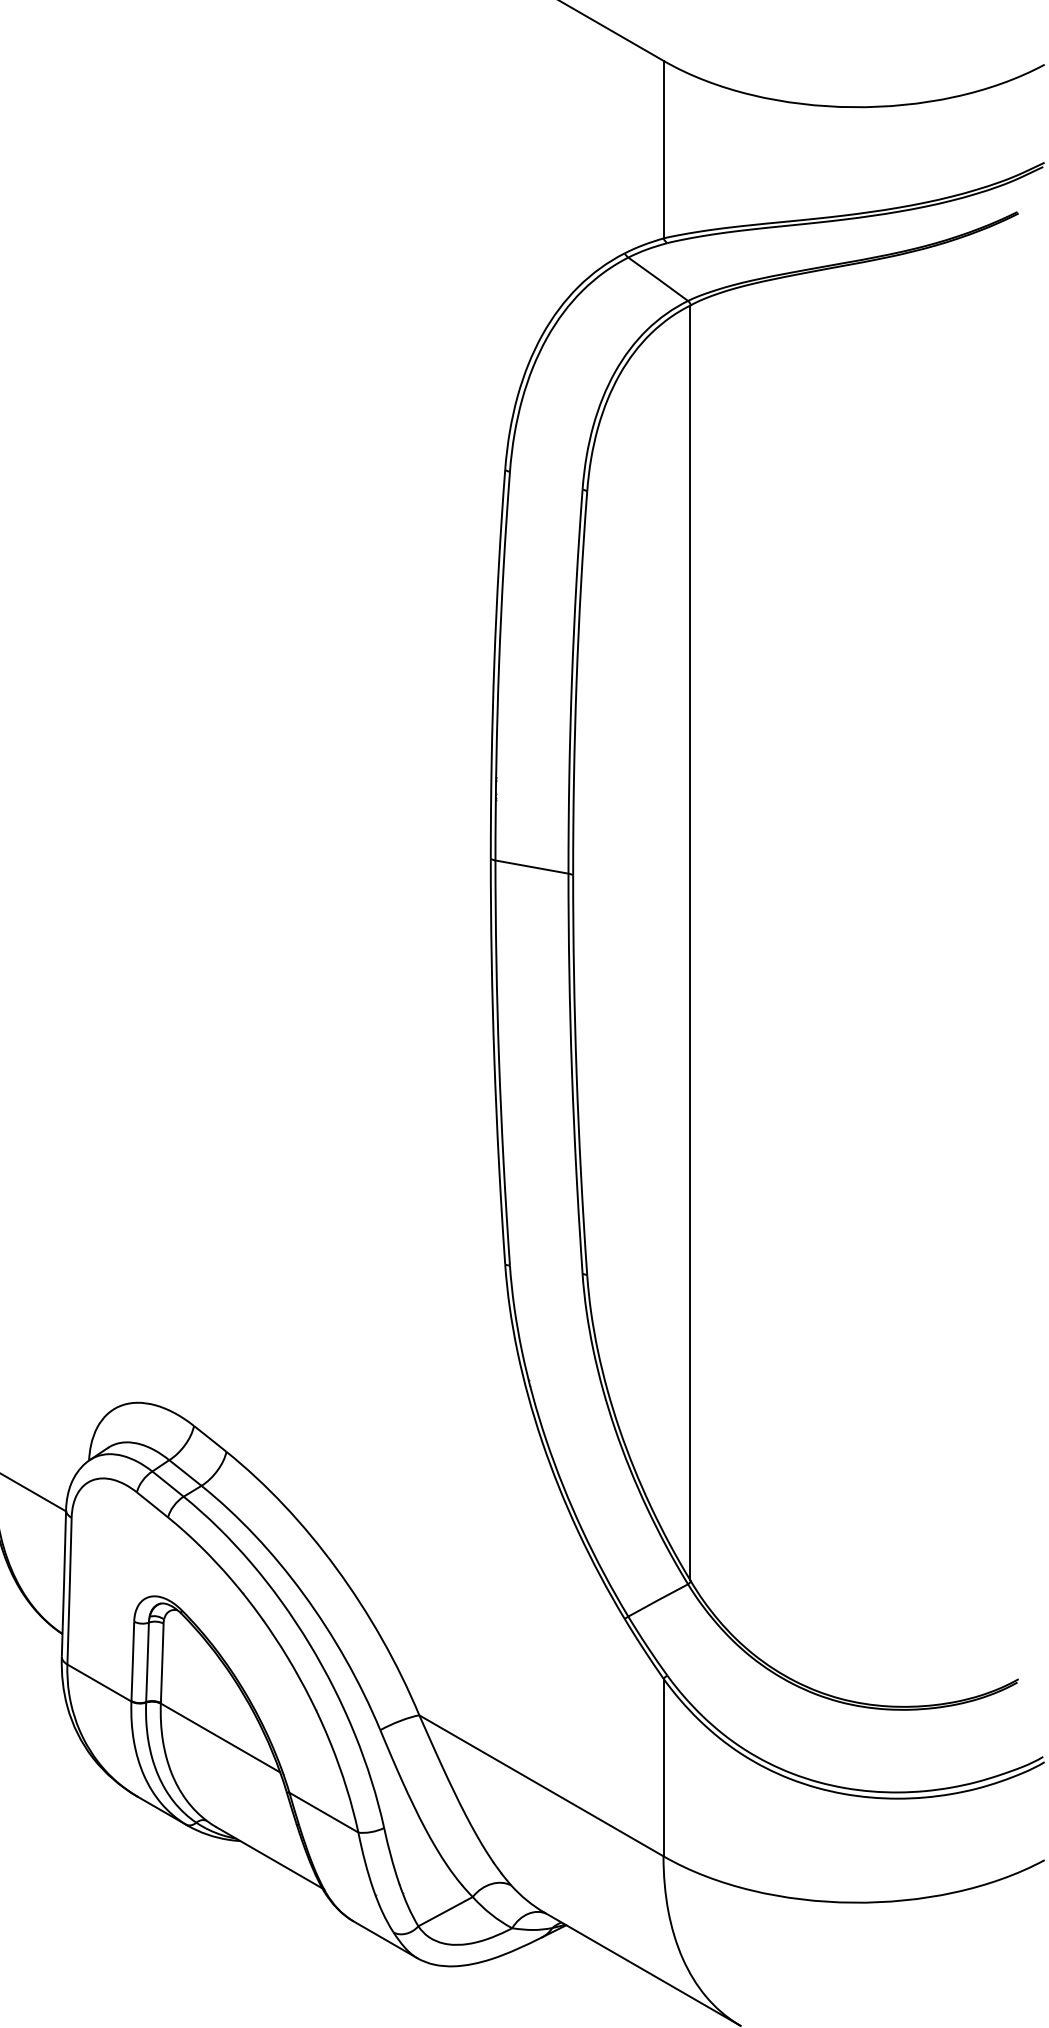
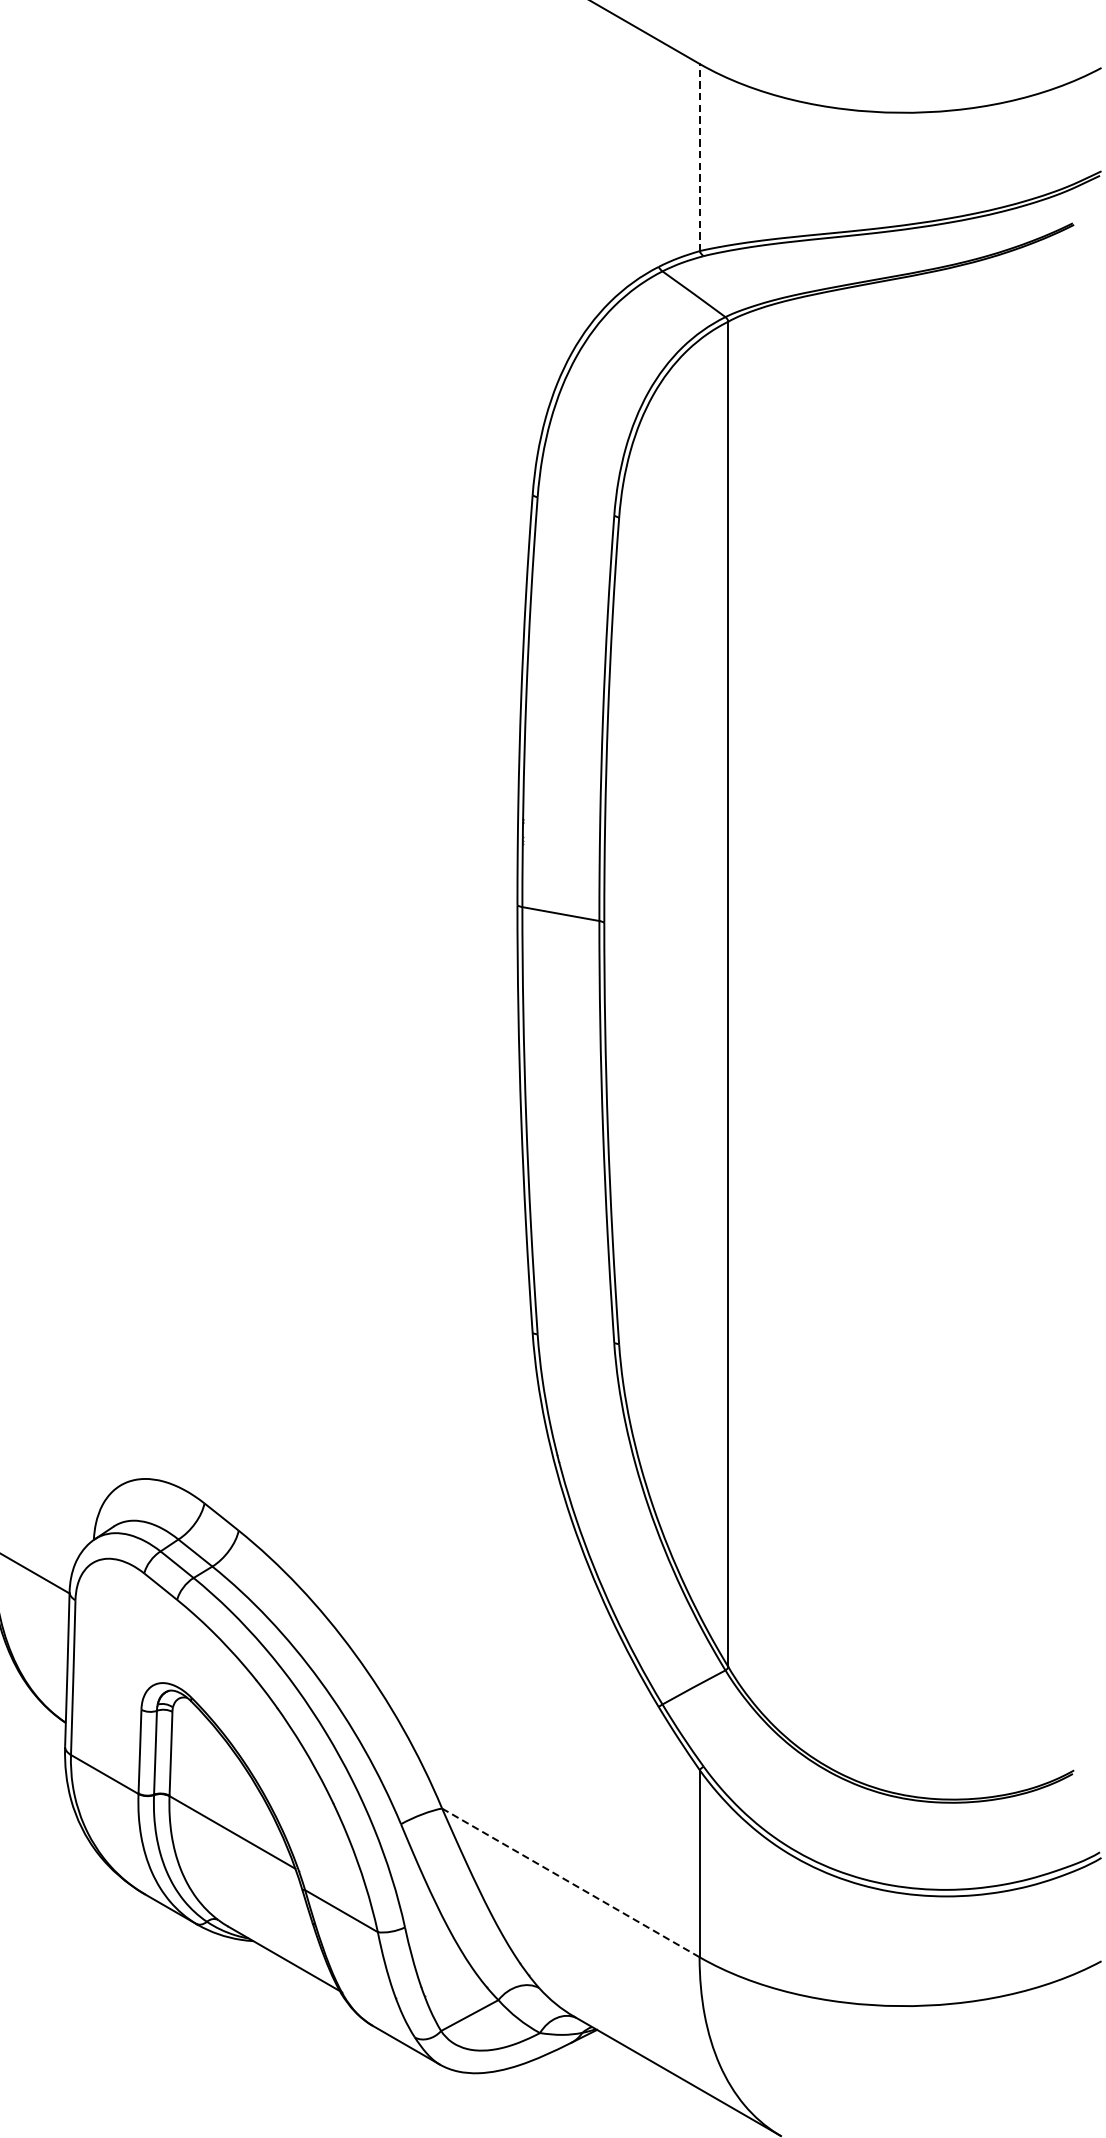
line: (663, 149) -> (699, 157), solid -> dashed
line: (541, 1785) -> (570, 1882), solid -> dashed

